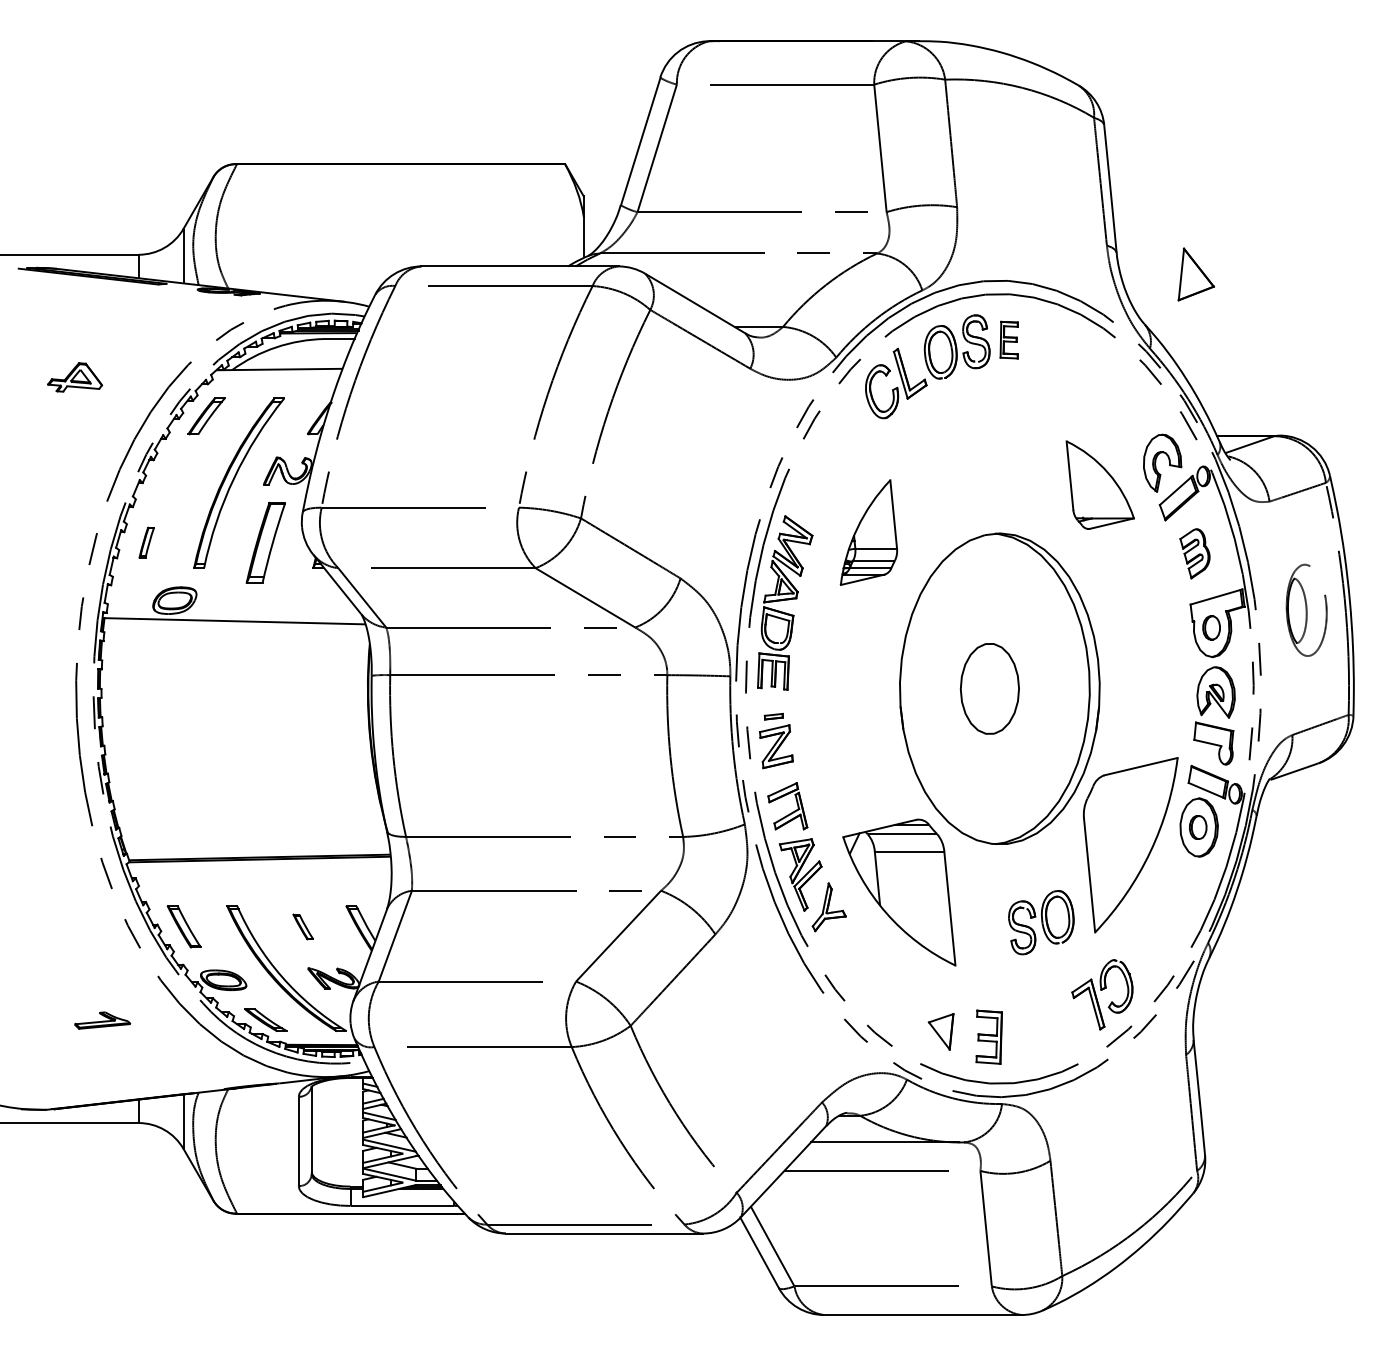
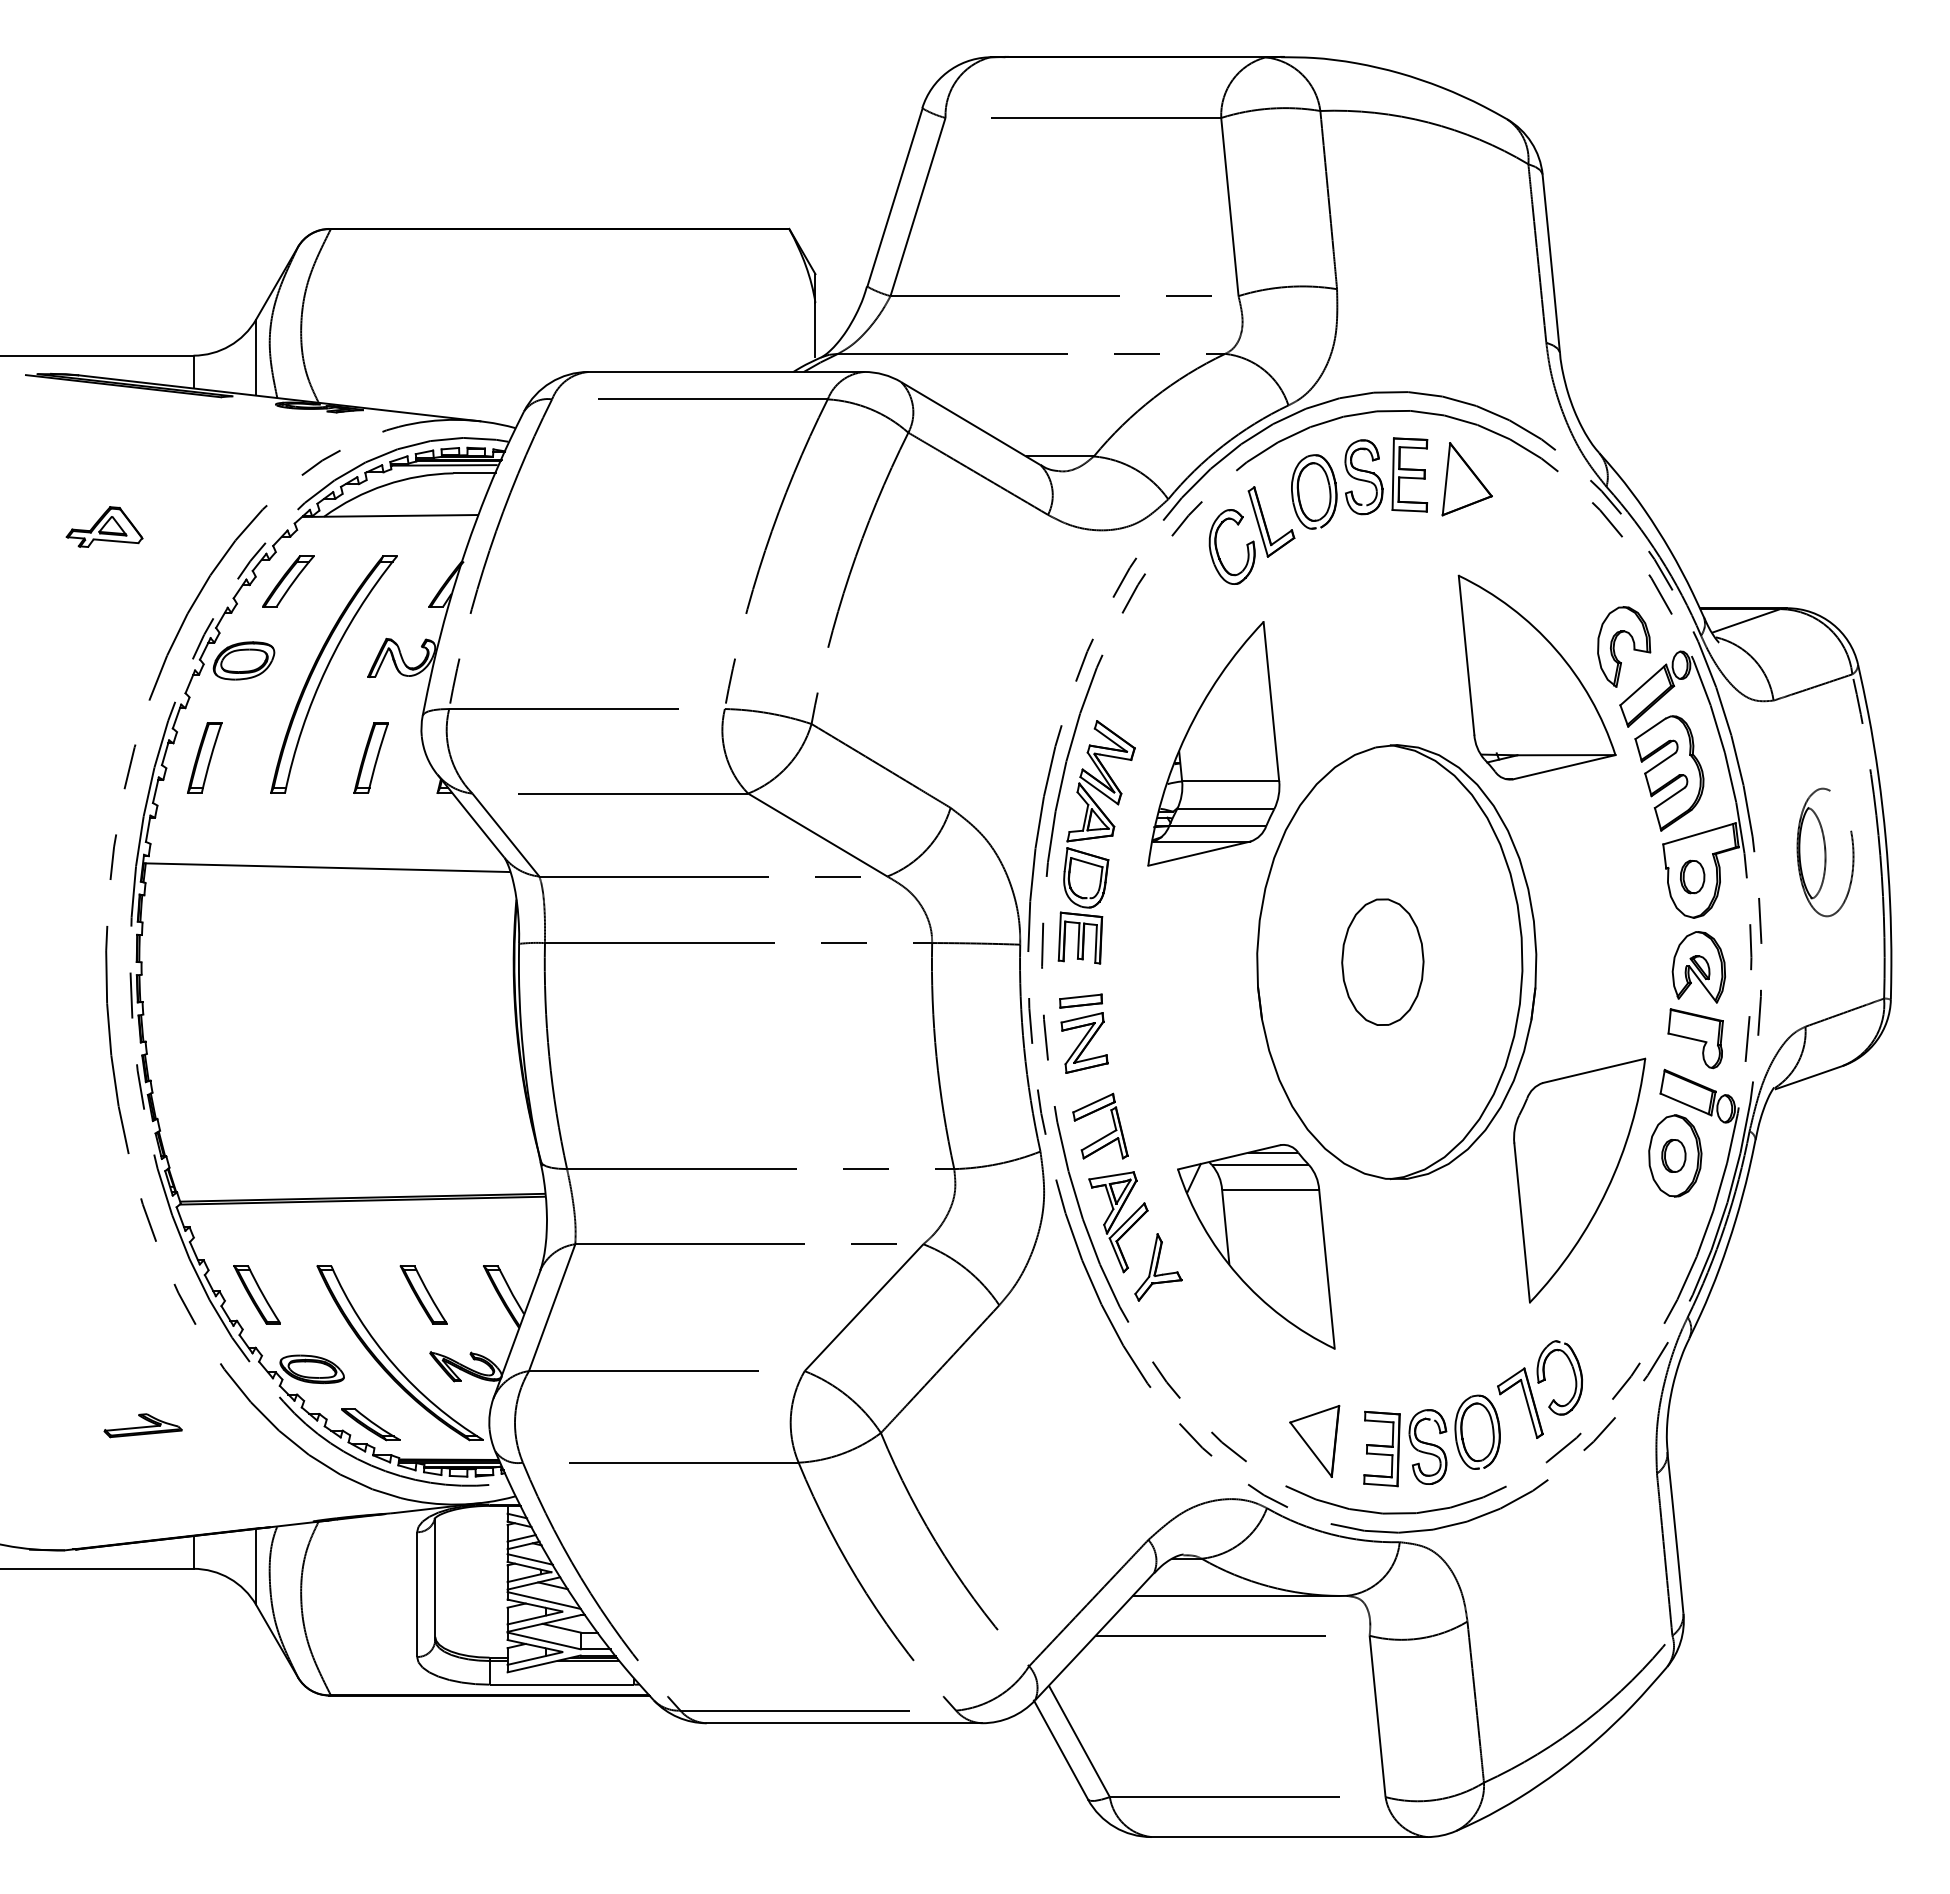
part: (1195, 274) -> (1466, 479), moved
part: (1008, 339) -> (1409, 474), size x1.43
part: (1099, 485) -> (1536, 677), size x1.67
part: (868, 532) -> (1213, 743), size x1.67
part: (146, 542) -> (204, 757), size x1.67
part: (265, 542) -> (370, 757), size x0.62
part: (1195, 553) -> (1669, 773), size x1.67
part: (174, 600) -> (243, 660), moved
part: (773, 716) -> (1080, 1000), size x1.67
part: (1041, 922) -> (1454, 1439), moved
part: (303, 926) -> (423, 1294), size x1.67
part: (940, 1031) -> (1314, 1441), size x1.43

